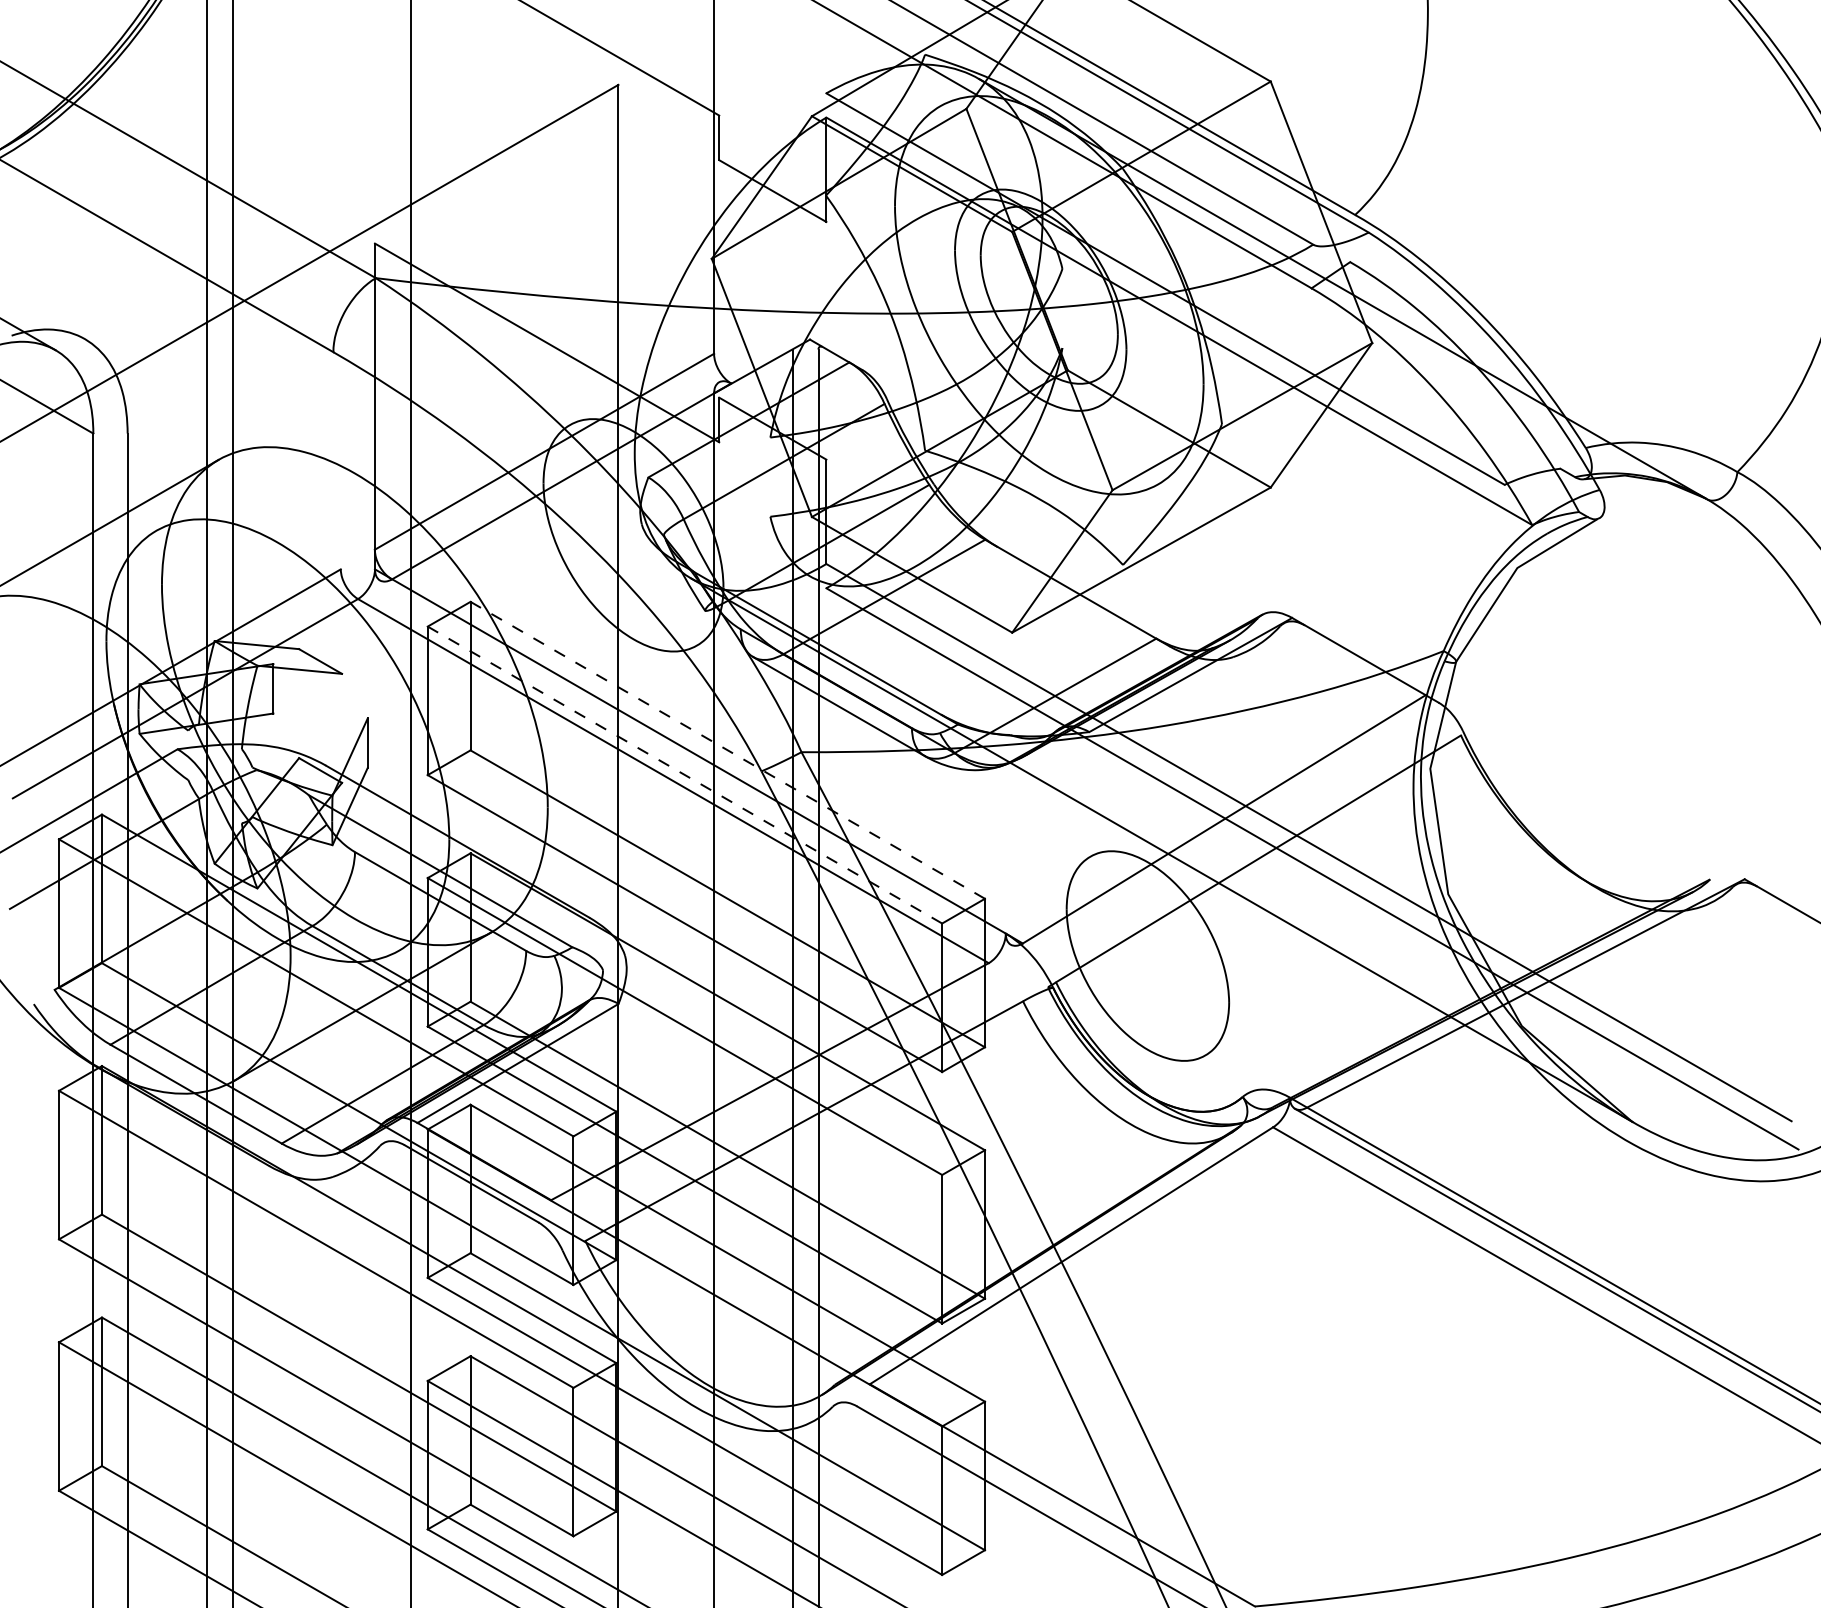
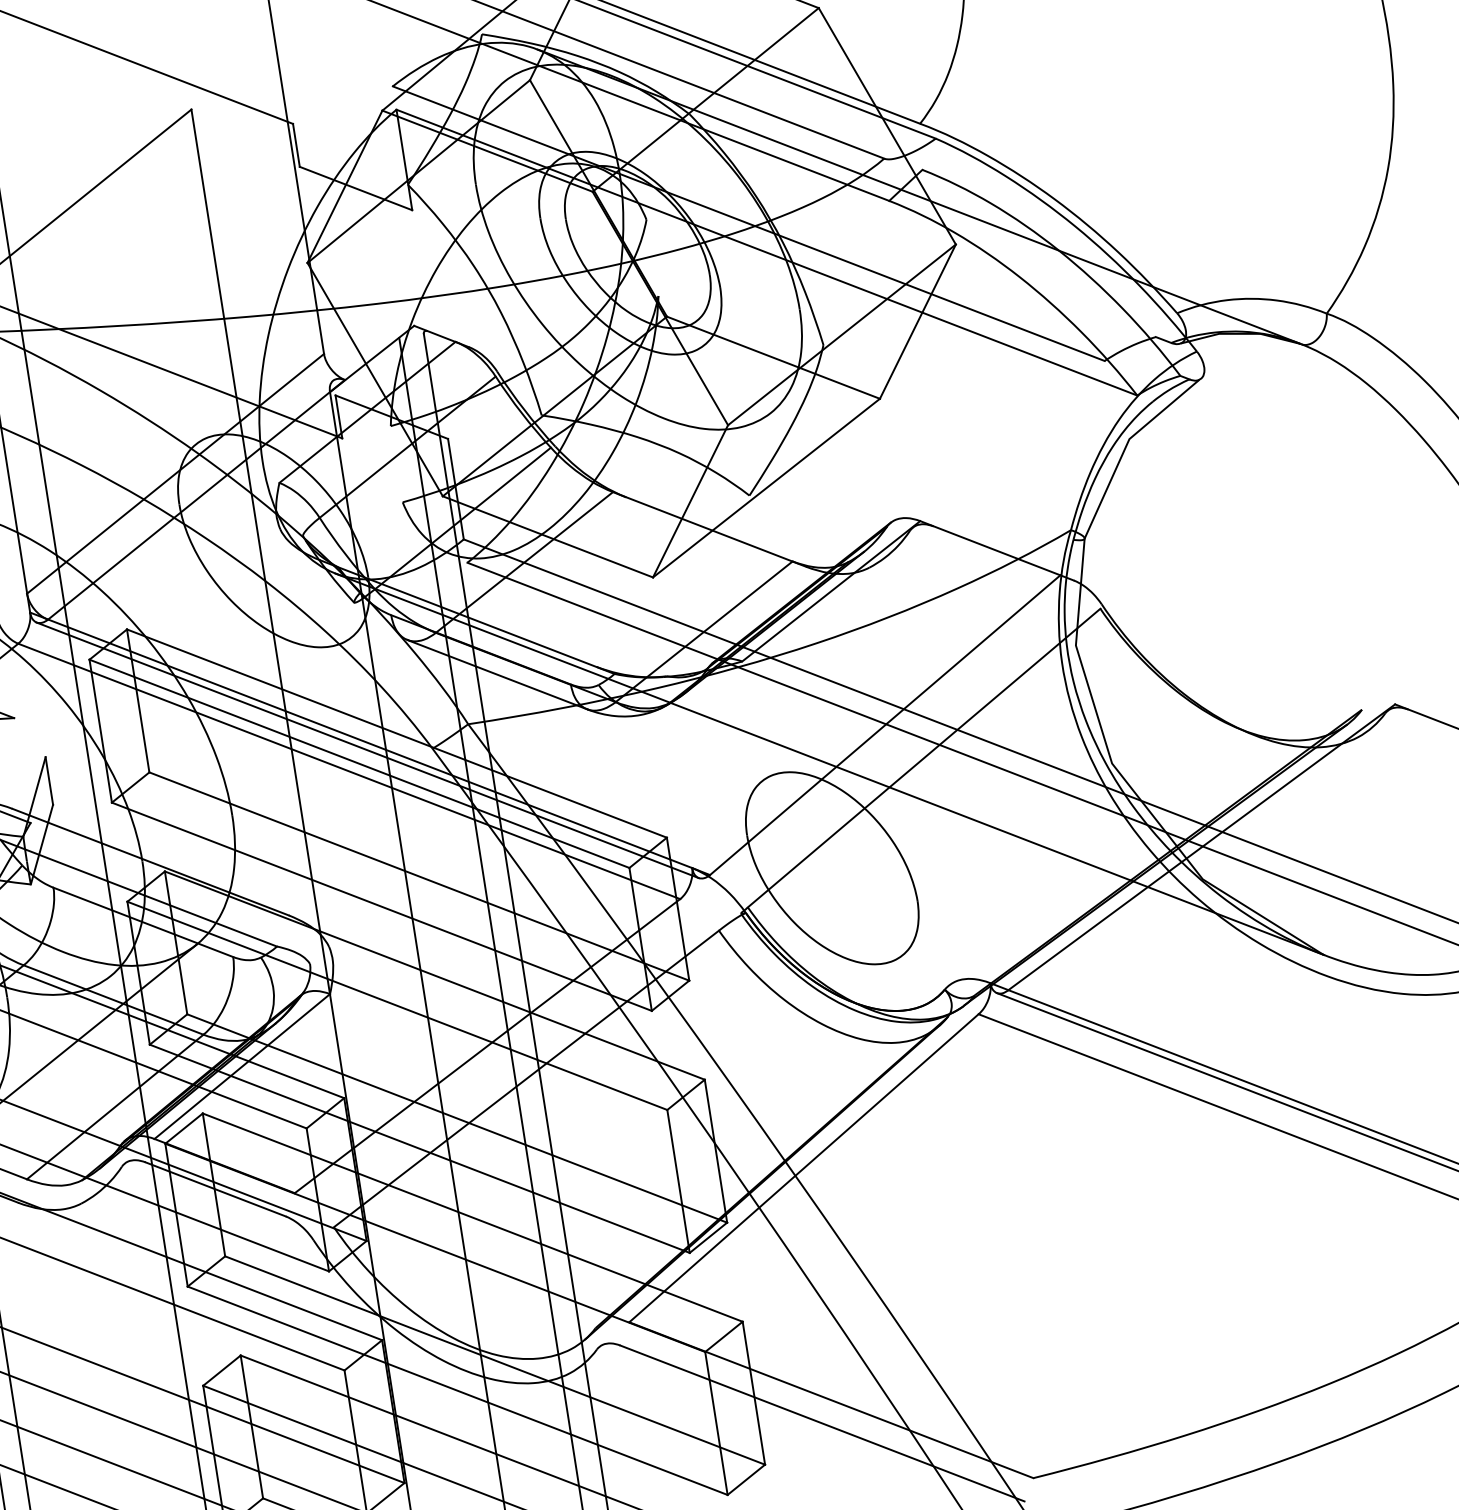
line: (727, 750) -> (396, 733), dashed -> solid
line: (694, 762) -> (366, 750), added
line: (684, 775) -> (359, 764), dashed -> solid

